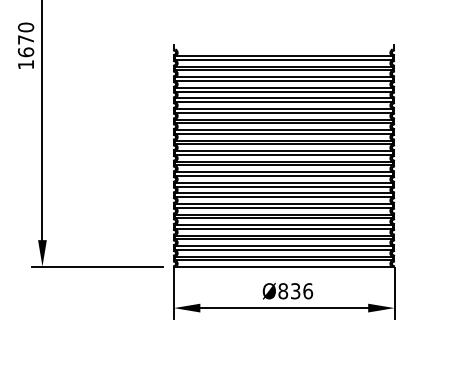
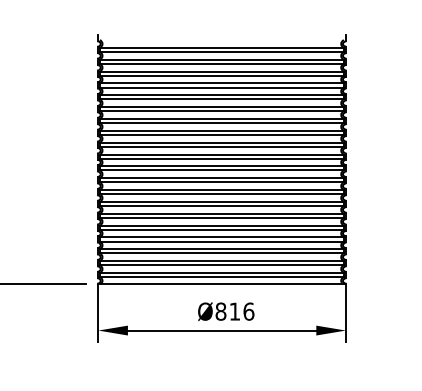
text: (295, 291) -> (234, 311), Ø836 -> Ø816

